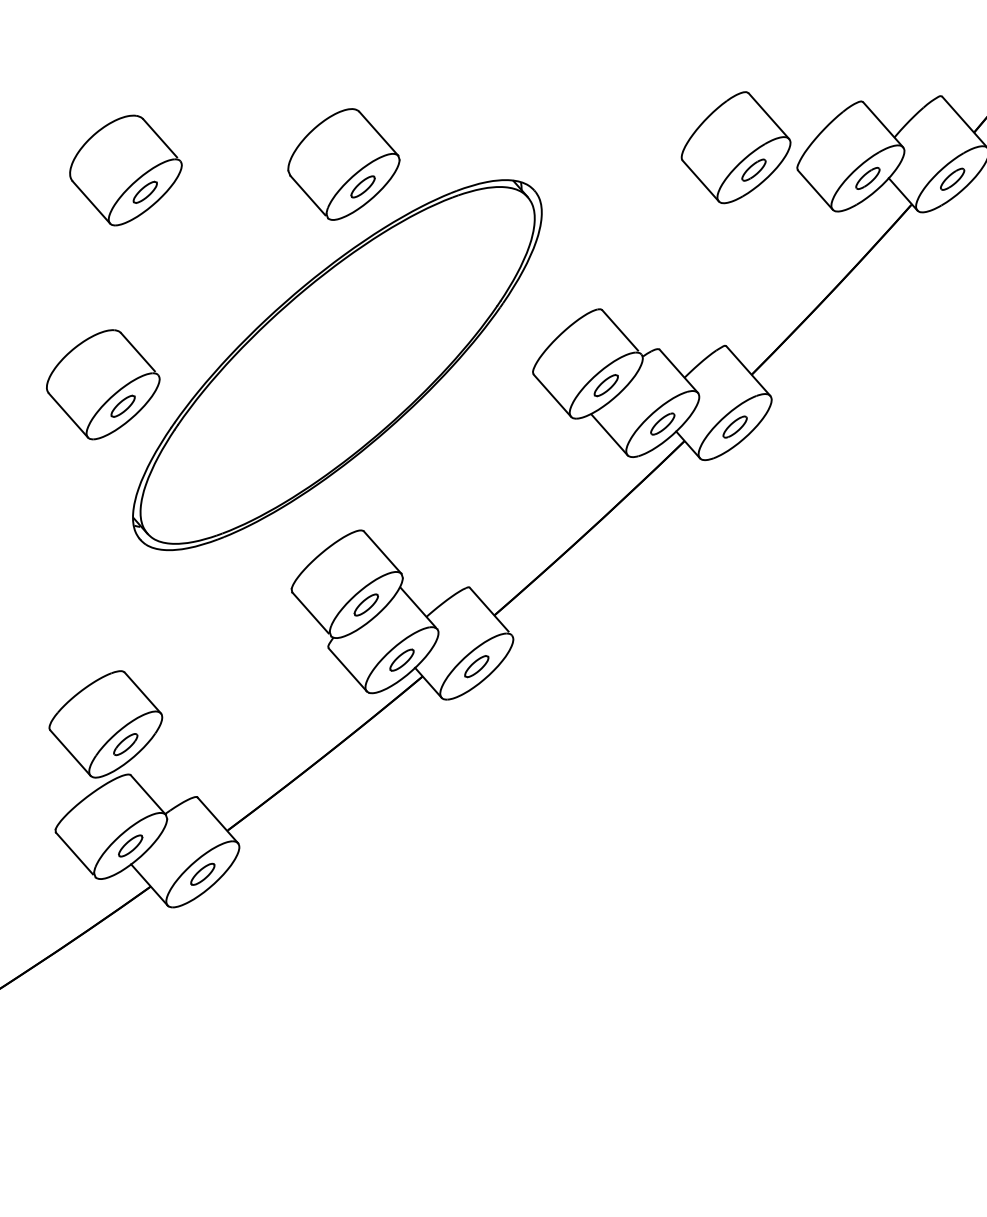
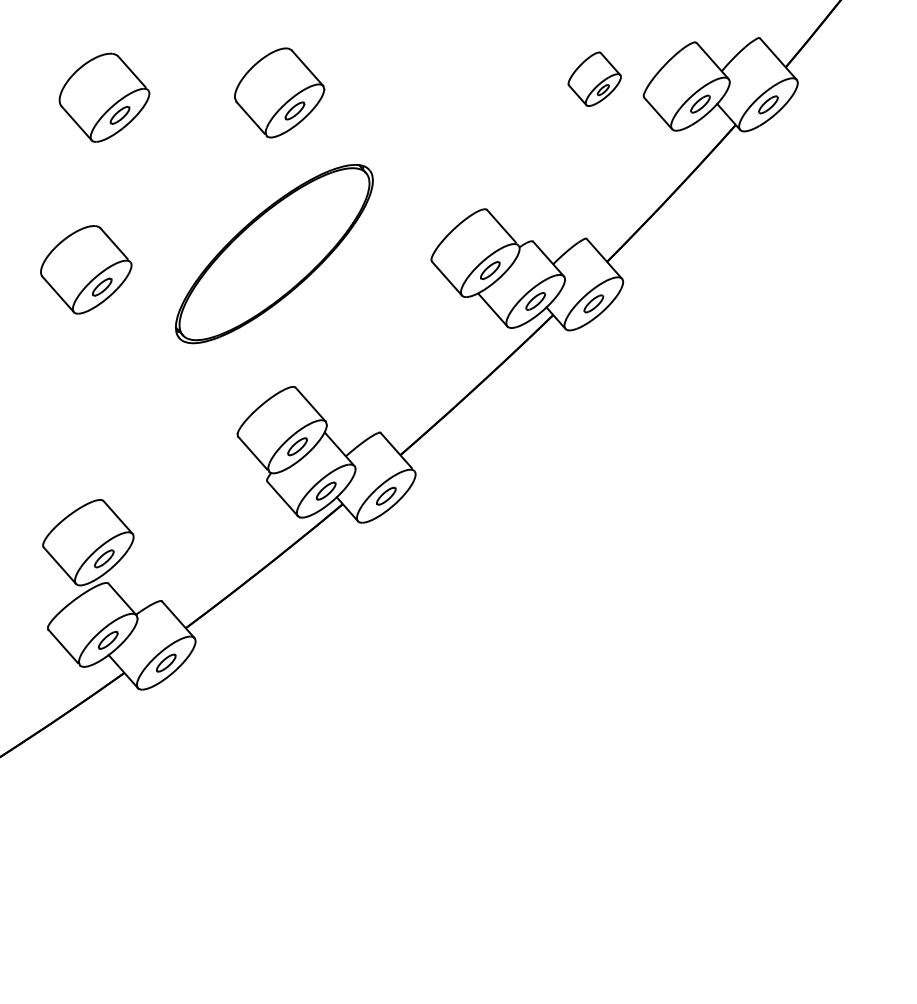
part: (736, 146) -> (594, 78), size x0.6
part: (337, 364) -> (274, 253), size x0.6

